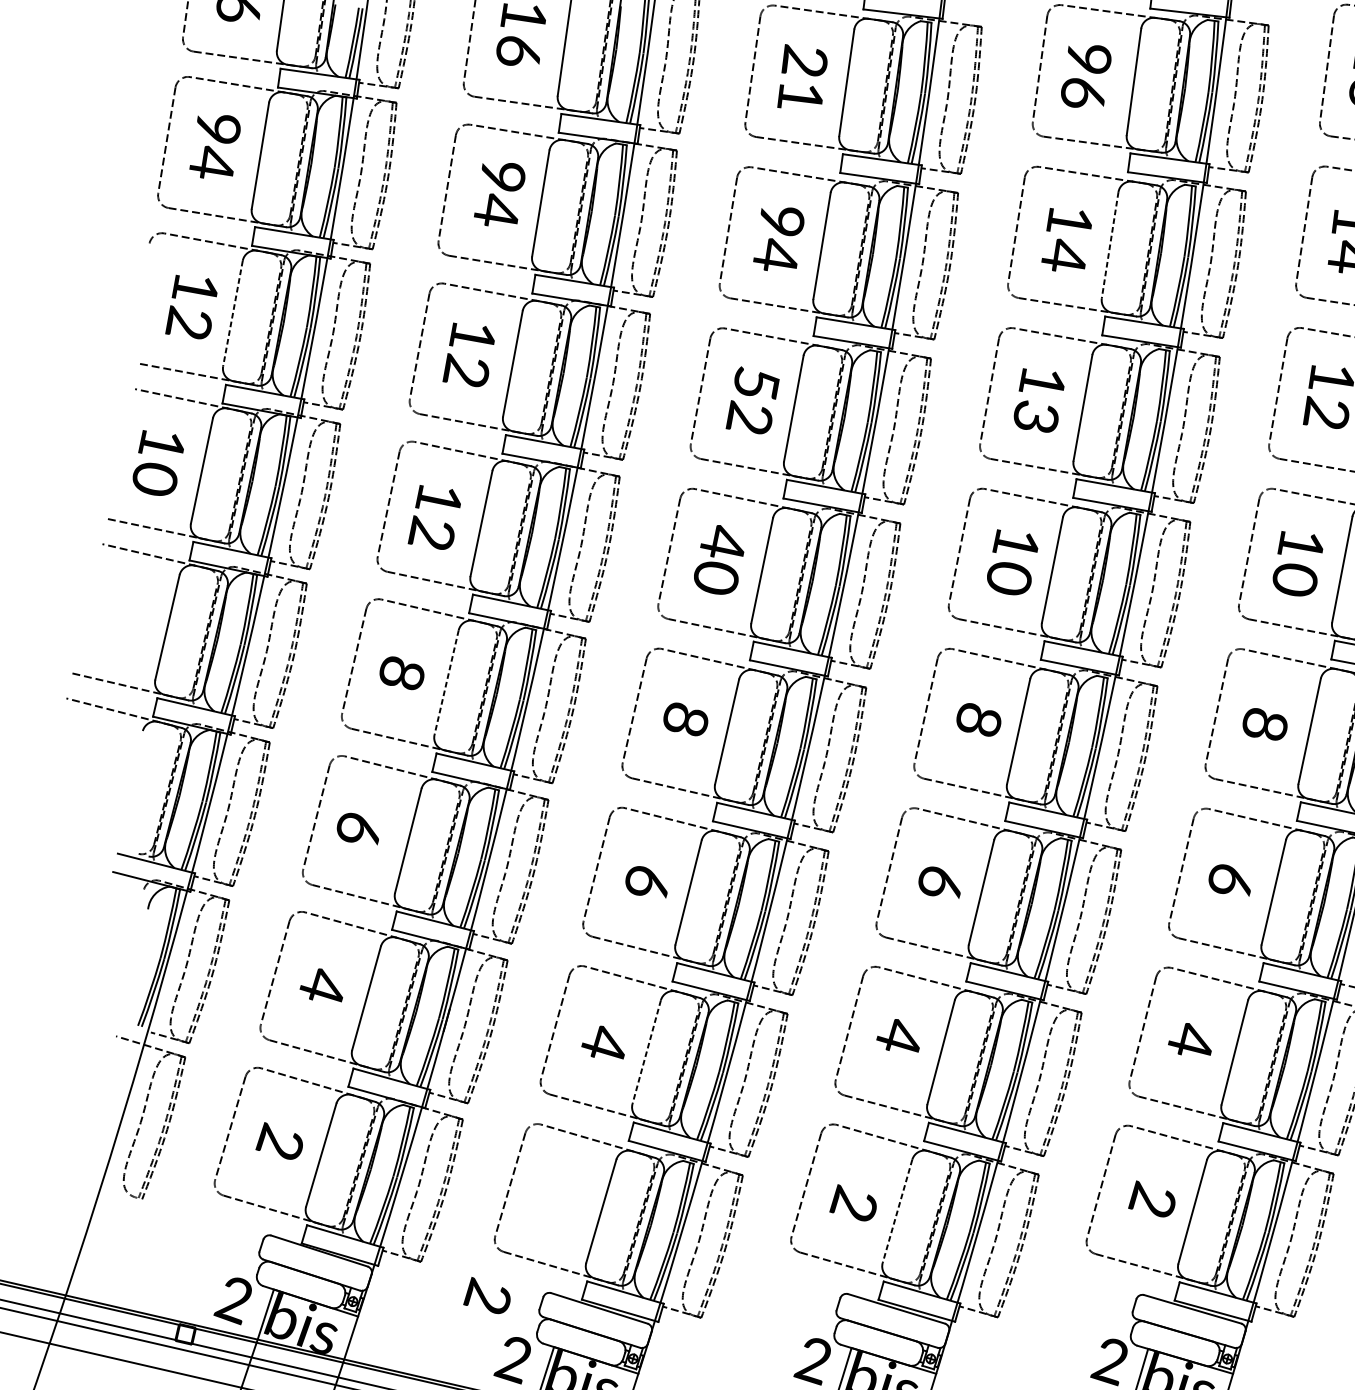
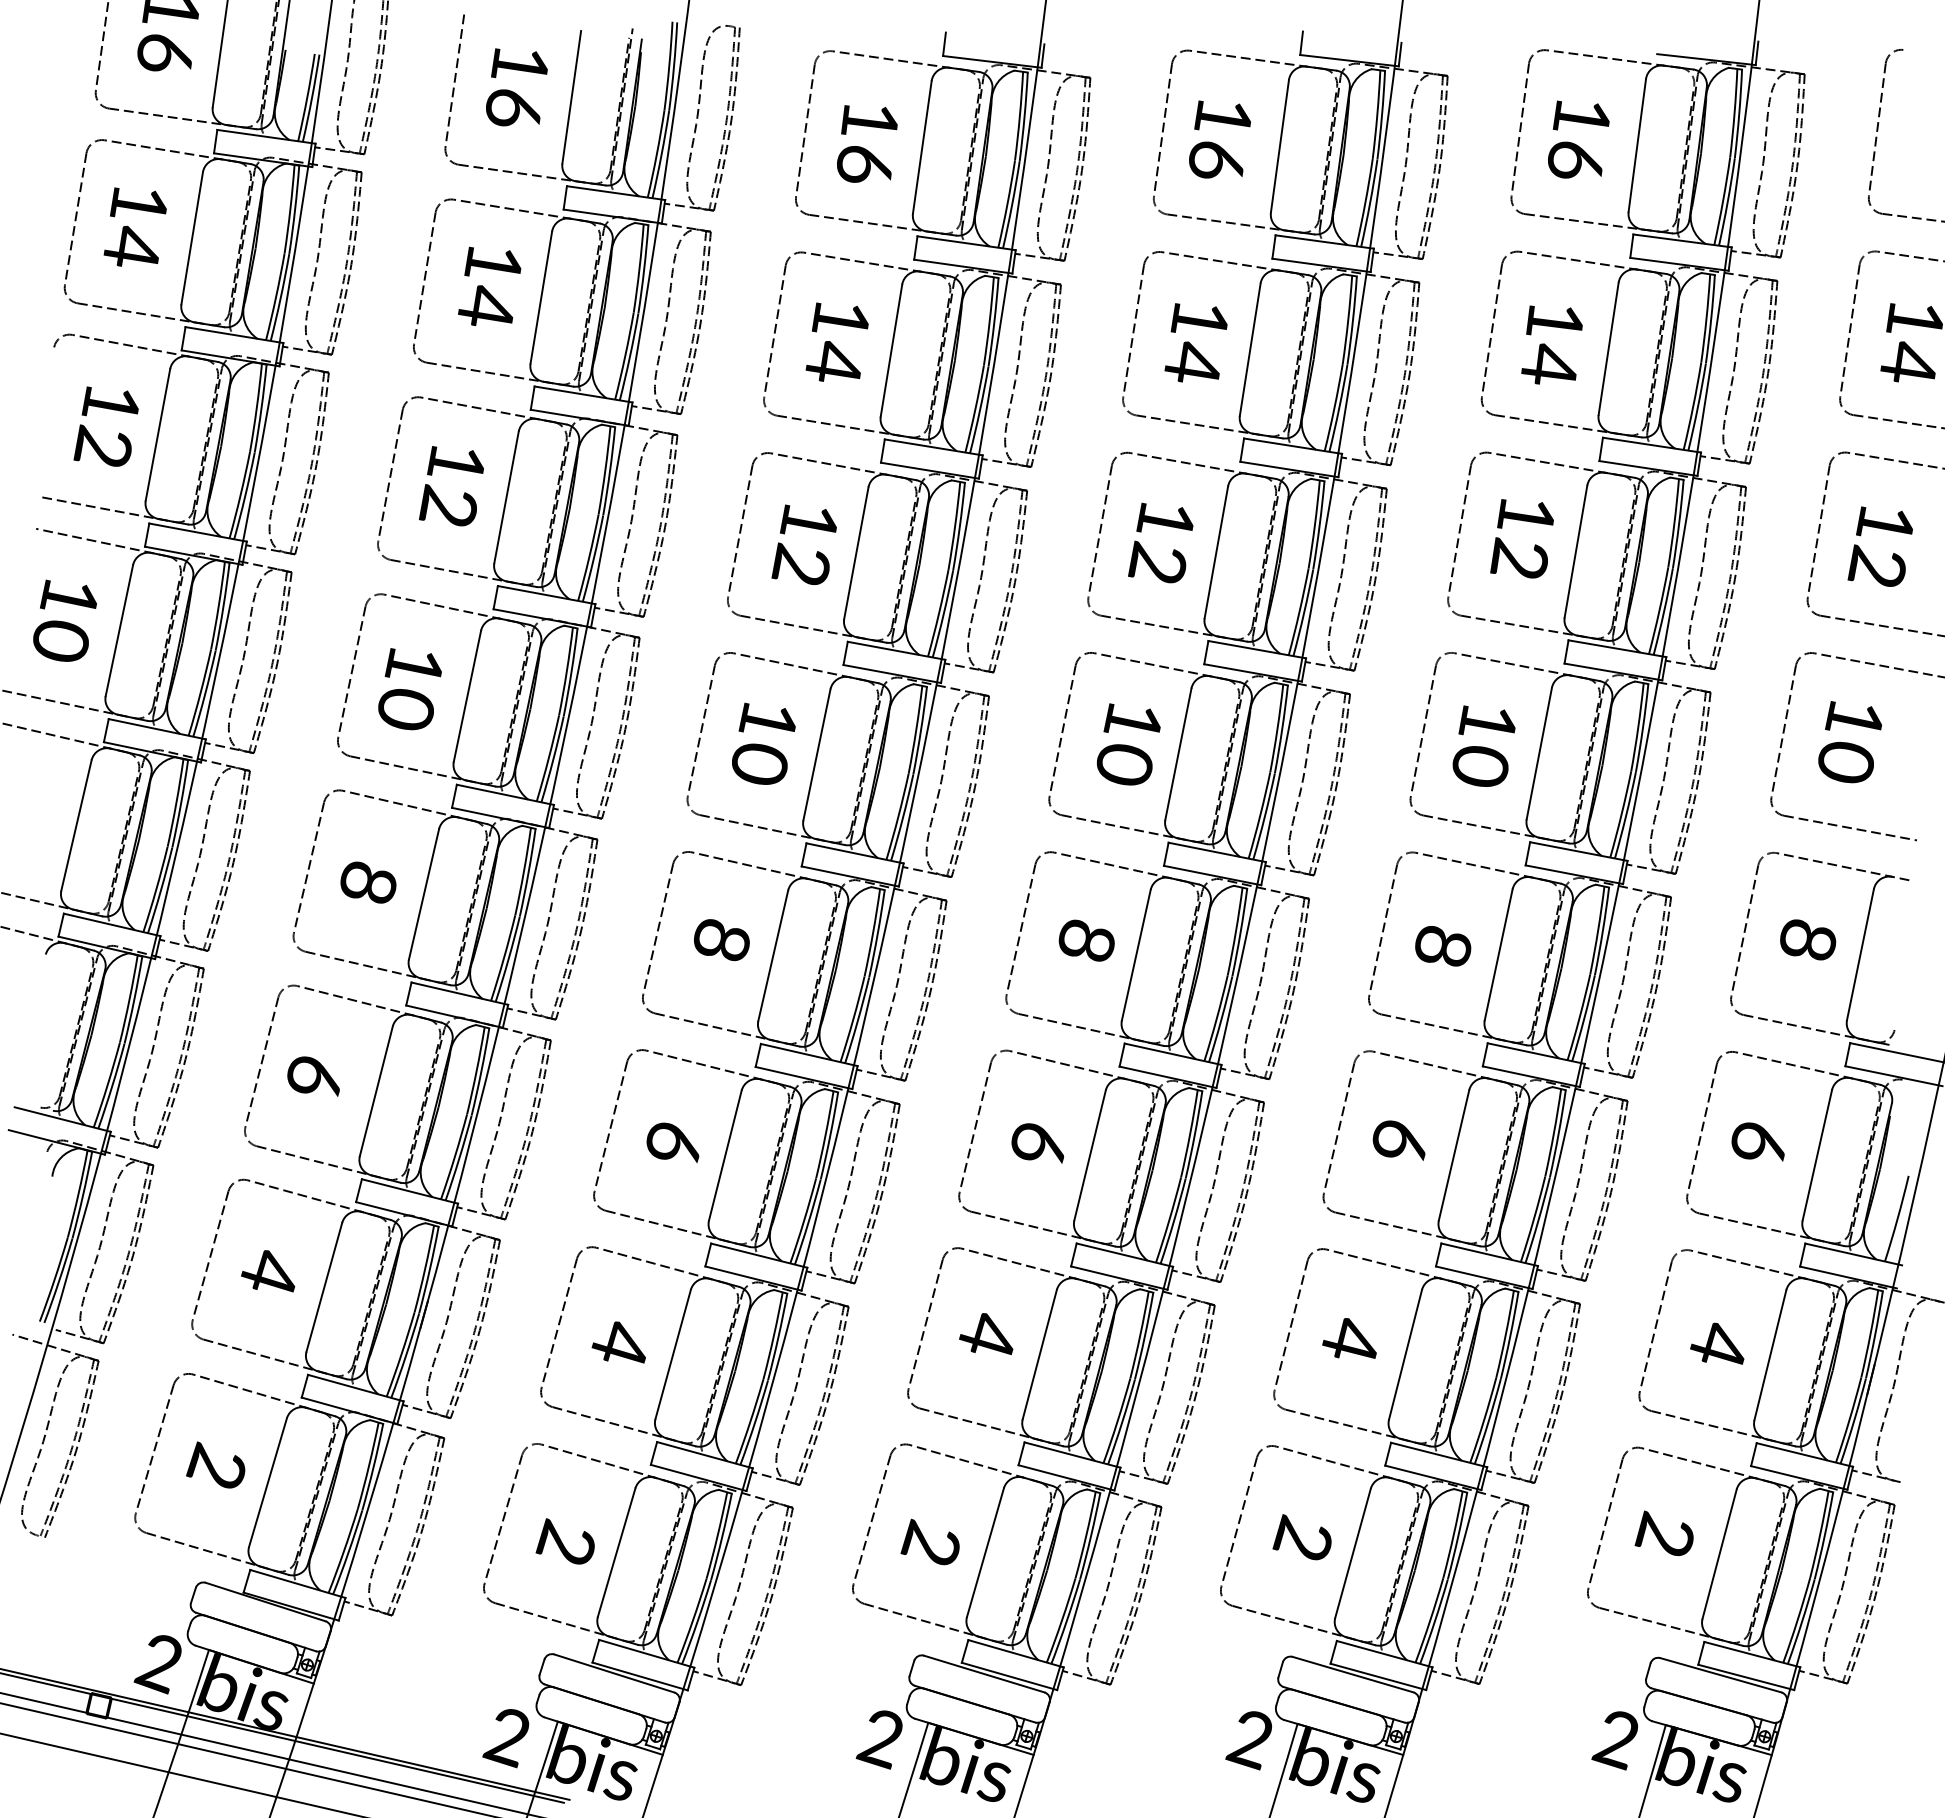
text: (1087, 59) -> (1222, 118), 96 -> 16
text: (801, 77) -> (866, 140), 21 -> 16
text: (217, 129) -> (138, 205), 94 -> 14
text: (502, 176) -> (493, 264), 94 -> 14
text: (781, 221) -> (840, 320), 94 -> 14
line: (1110, 245) -> (1250, 349), dashed -> solid
line: (232, 313) -> (157, 434), dashed -> solid
text: (756, 382) -> (809, 520), 52 -> 12
text: (1034, 415) -> (1156, 561), 13 -> 12
text: (430, 532) -> (403, 707), 12 -> 10
text: (721, 541) -> (766, 718), 40 -> 10
line: (447, 682) -> (424, 894), dashed -> solid
line: (646, 1052) -> (673, 1354), dashed -> solid
line: (897, 1211) -> (985, 1552), dashed -> solid
text: (486, 1295) -> (564, 1541), moved

